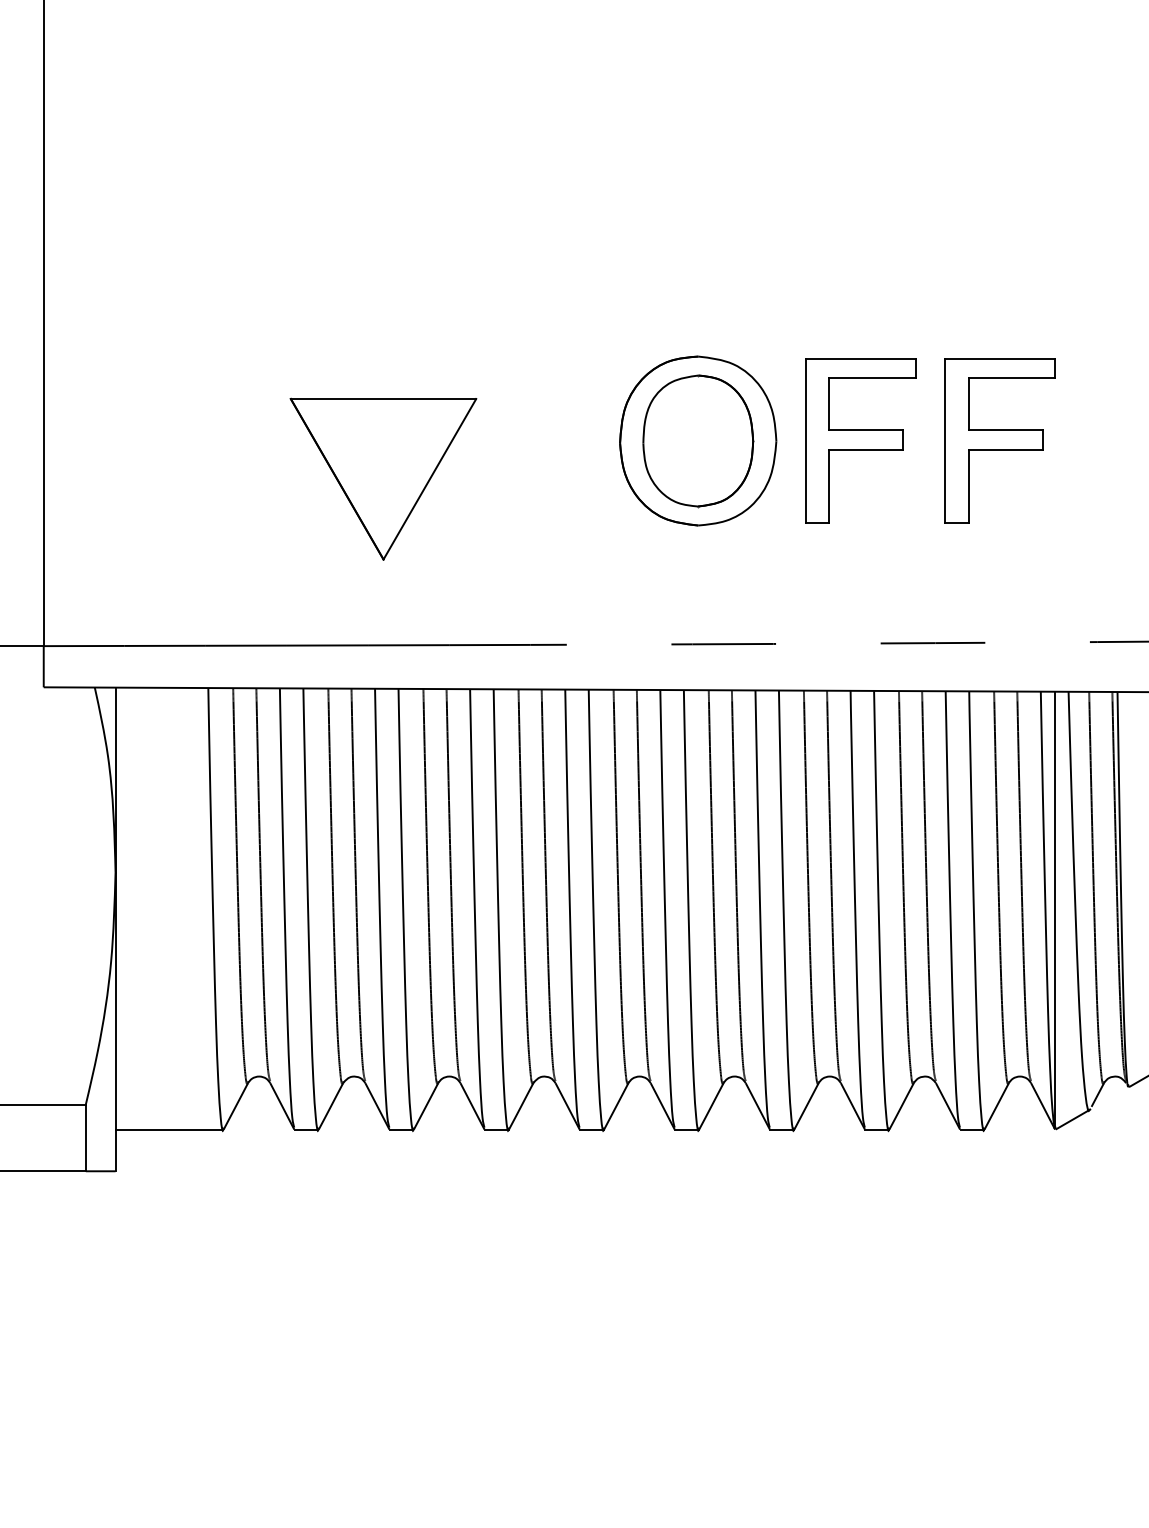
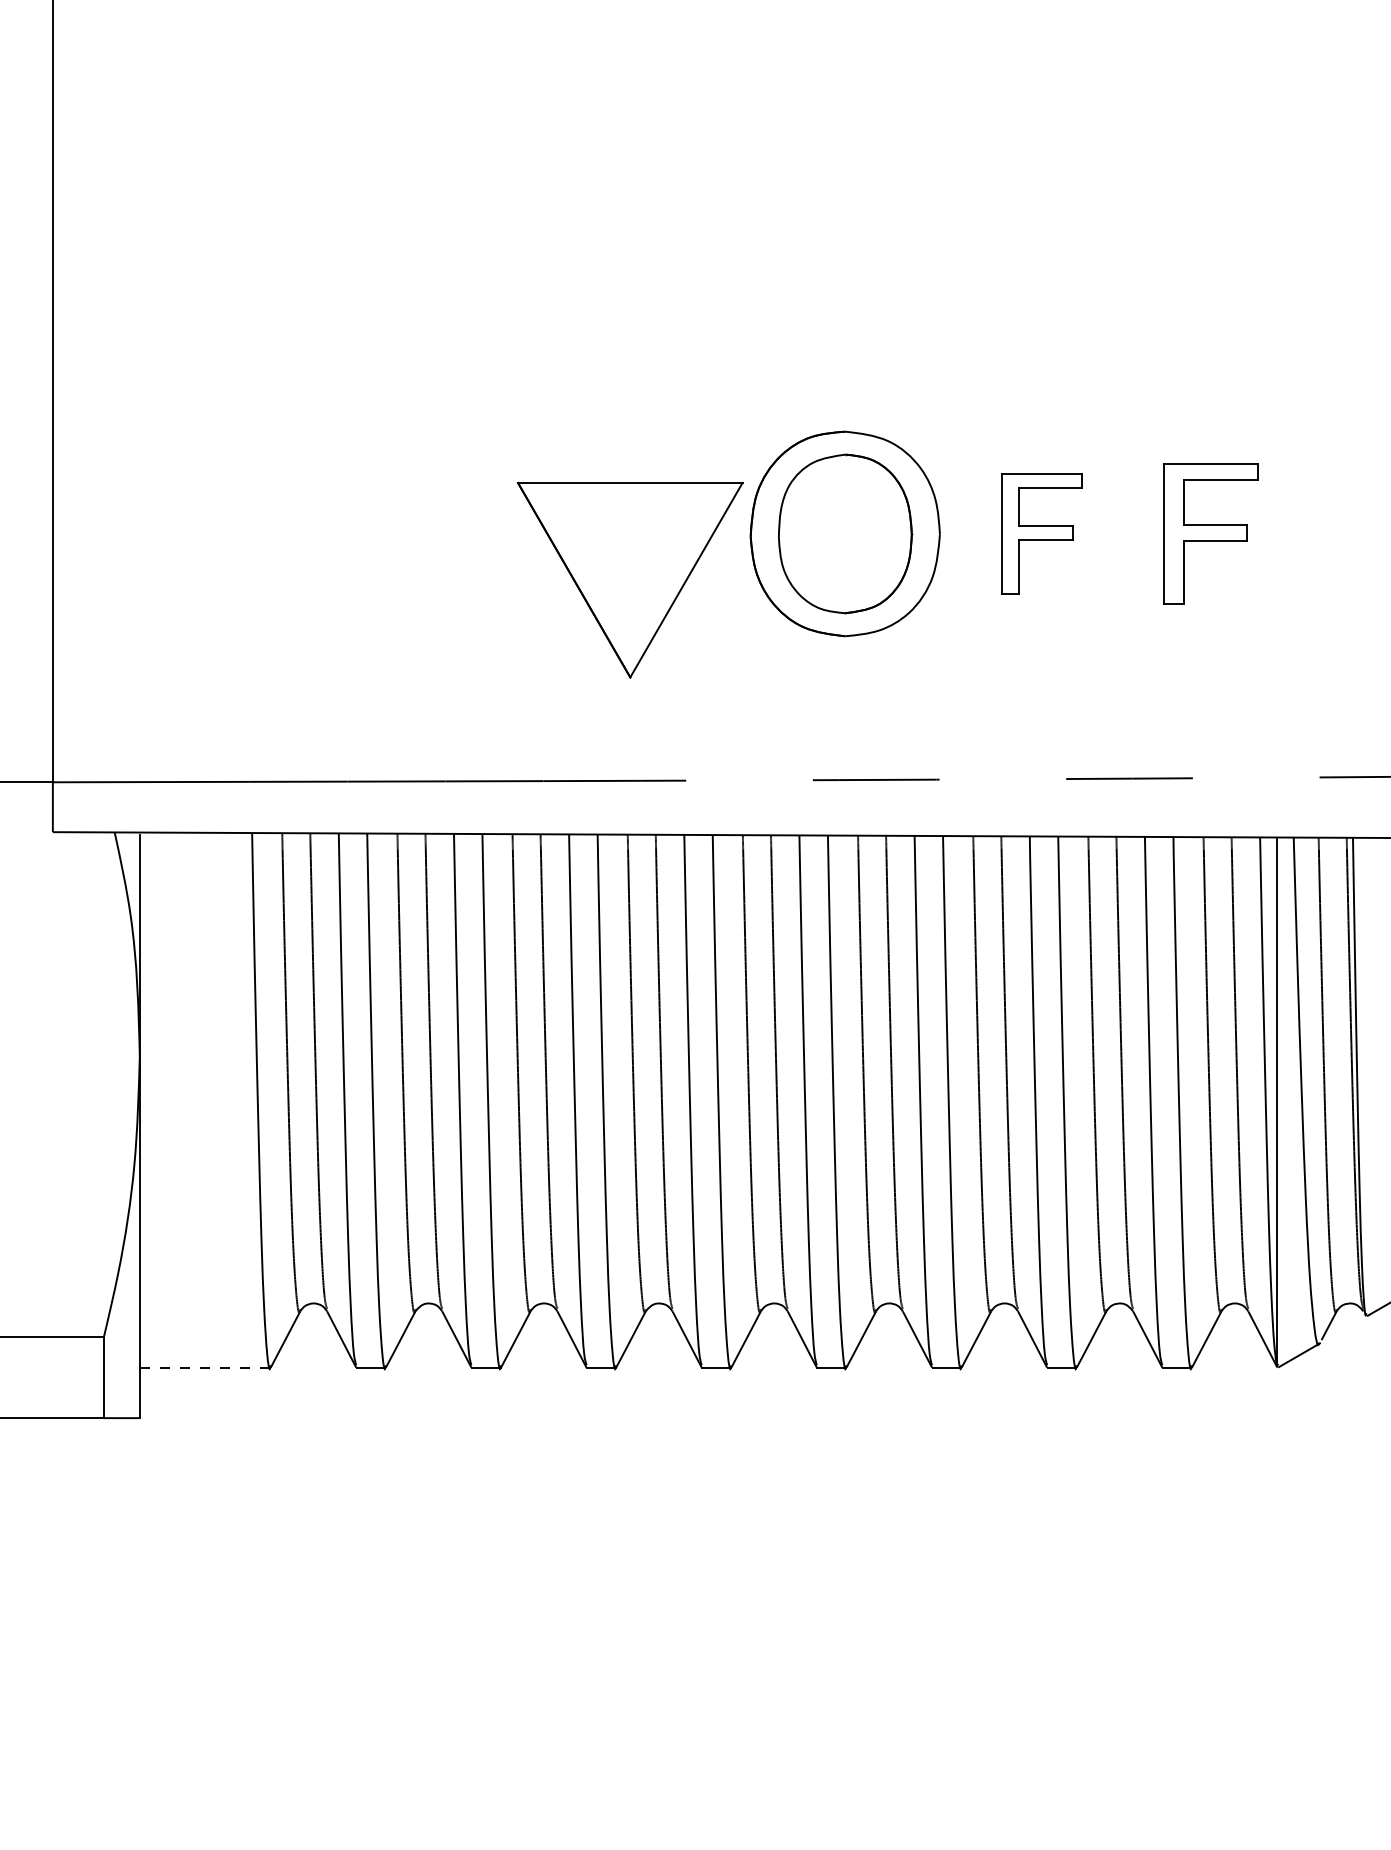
part: (861, 440) -> (1042, 533), size x0.6
part: (999, 440) -> (1210, 533), size x0.7
part: (383, 478) -> (630, 579), moved
line: (169, 1130) -> (205, 1368), solid -> dashed

